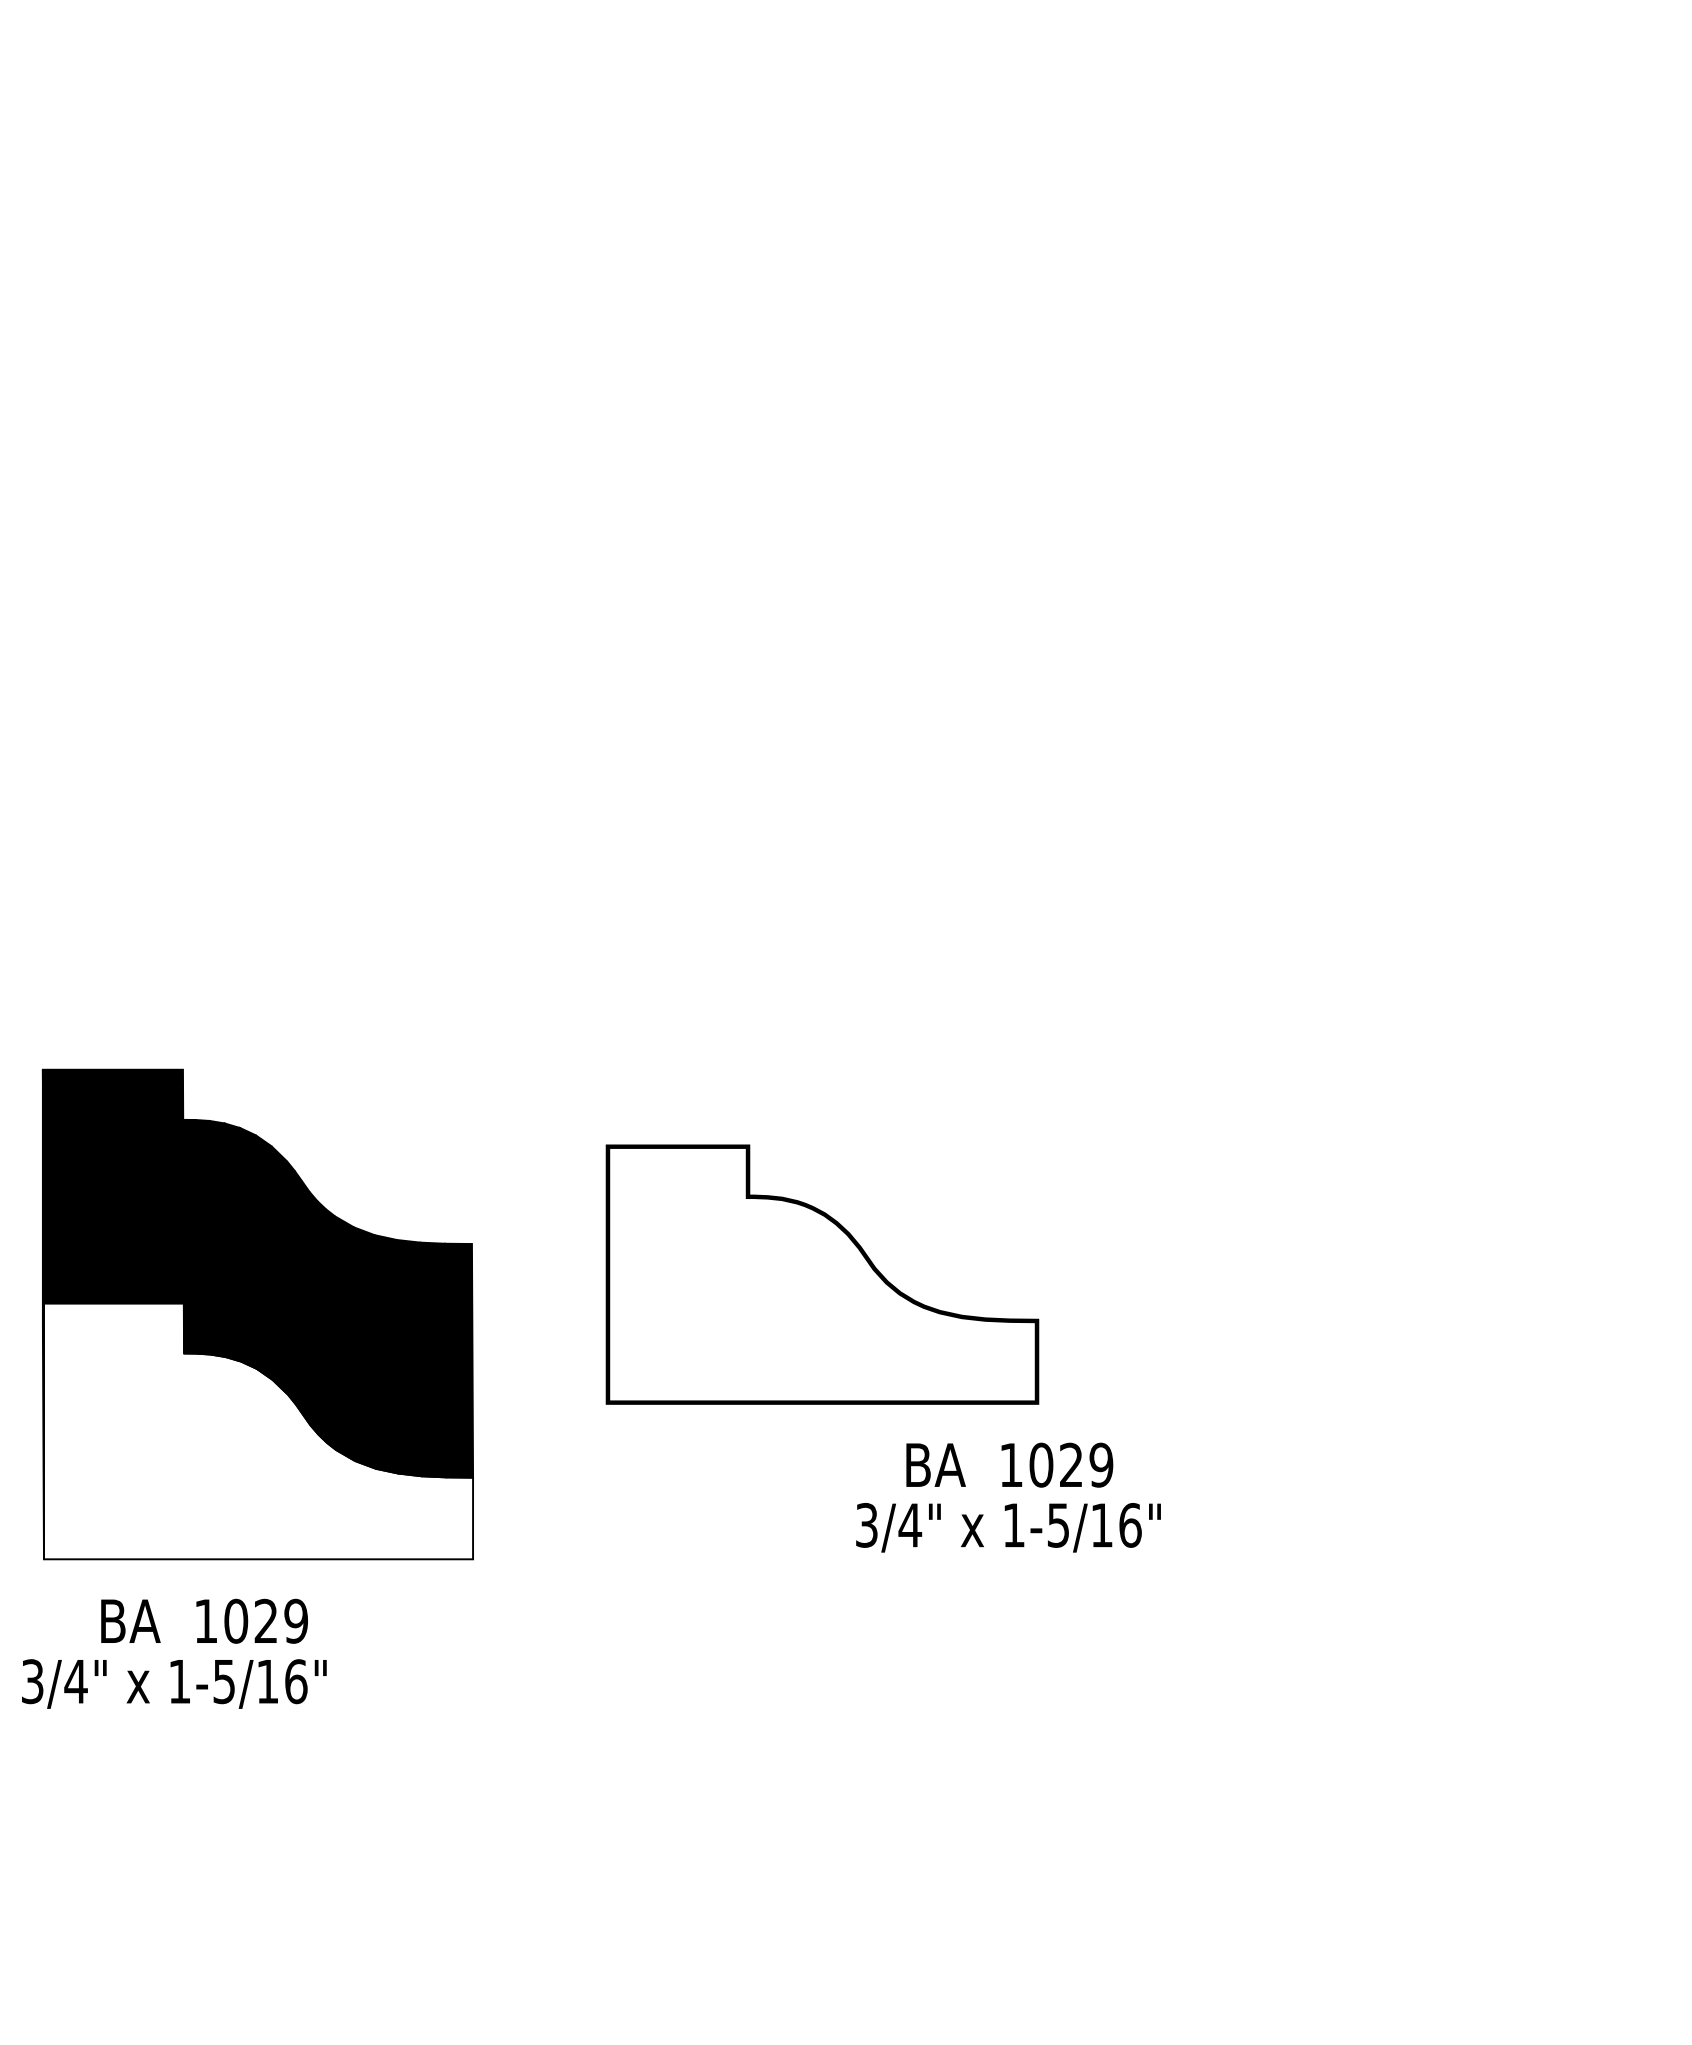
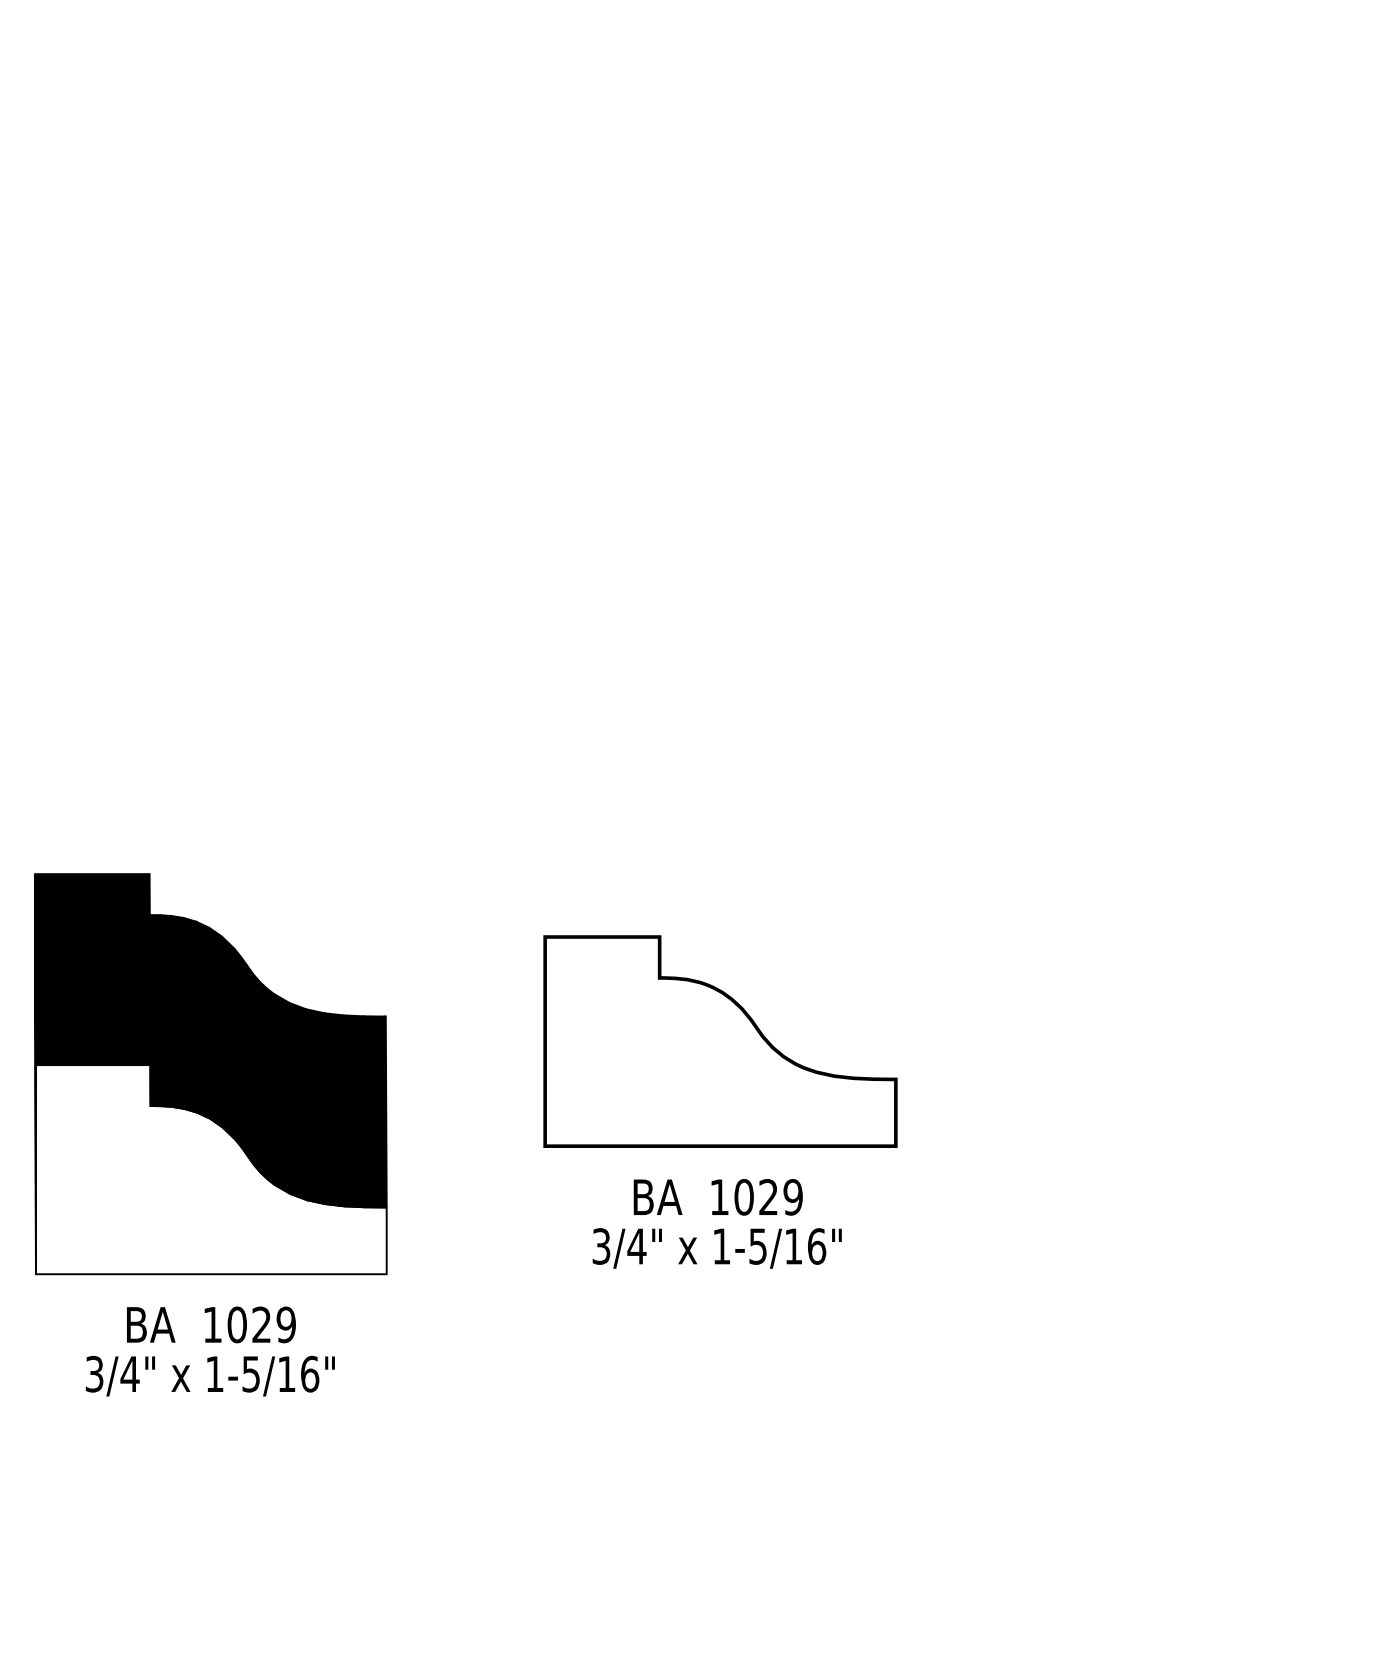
part: (822, 1274) -> (720, 1041), moved
text: (1009, 1464) -> (718, 1196), moved
text: (1008, 1527) -> (717, 1248), moved
text: (204, 1620) -> (211, 1324), moved
text: (174, 1683) -> (210, 1375), moved

